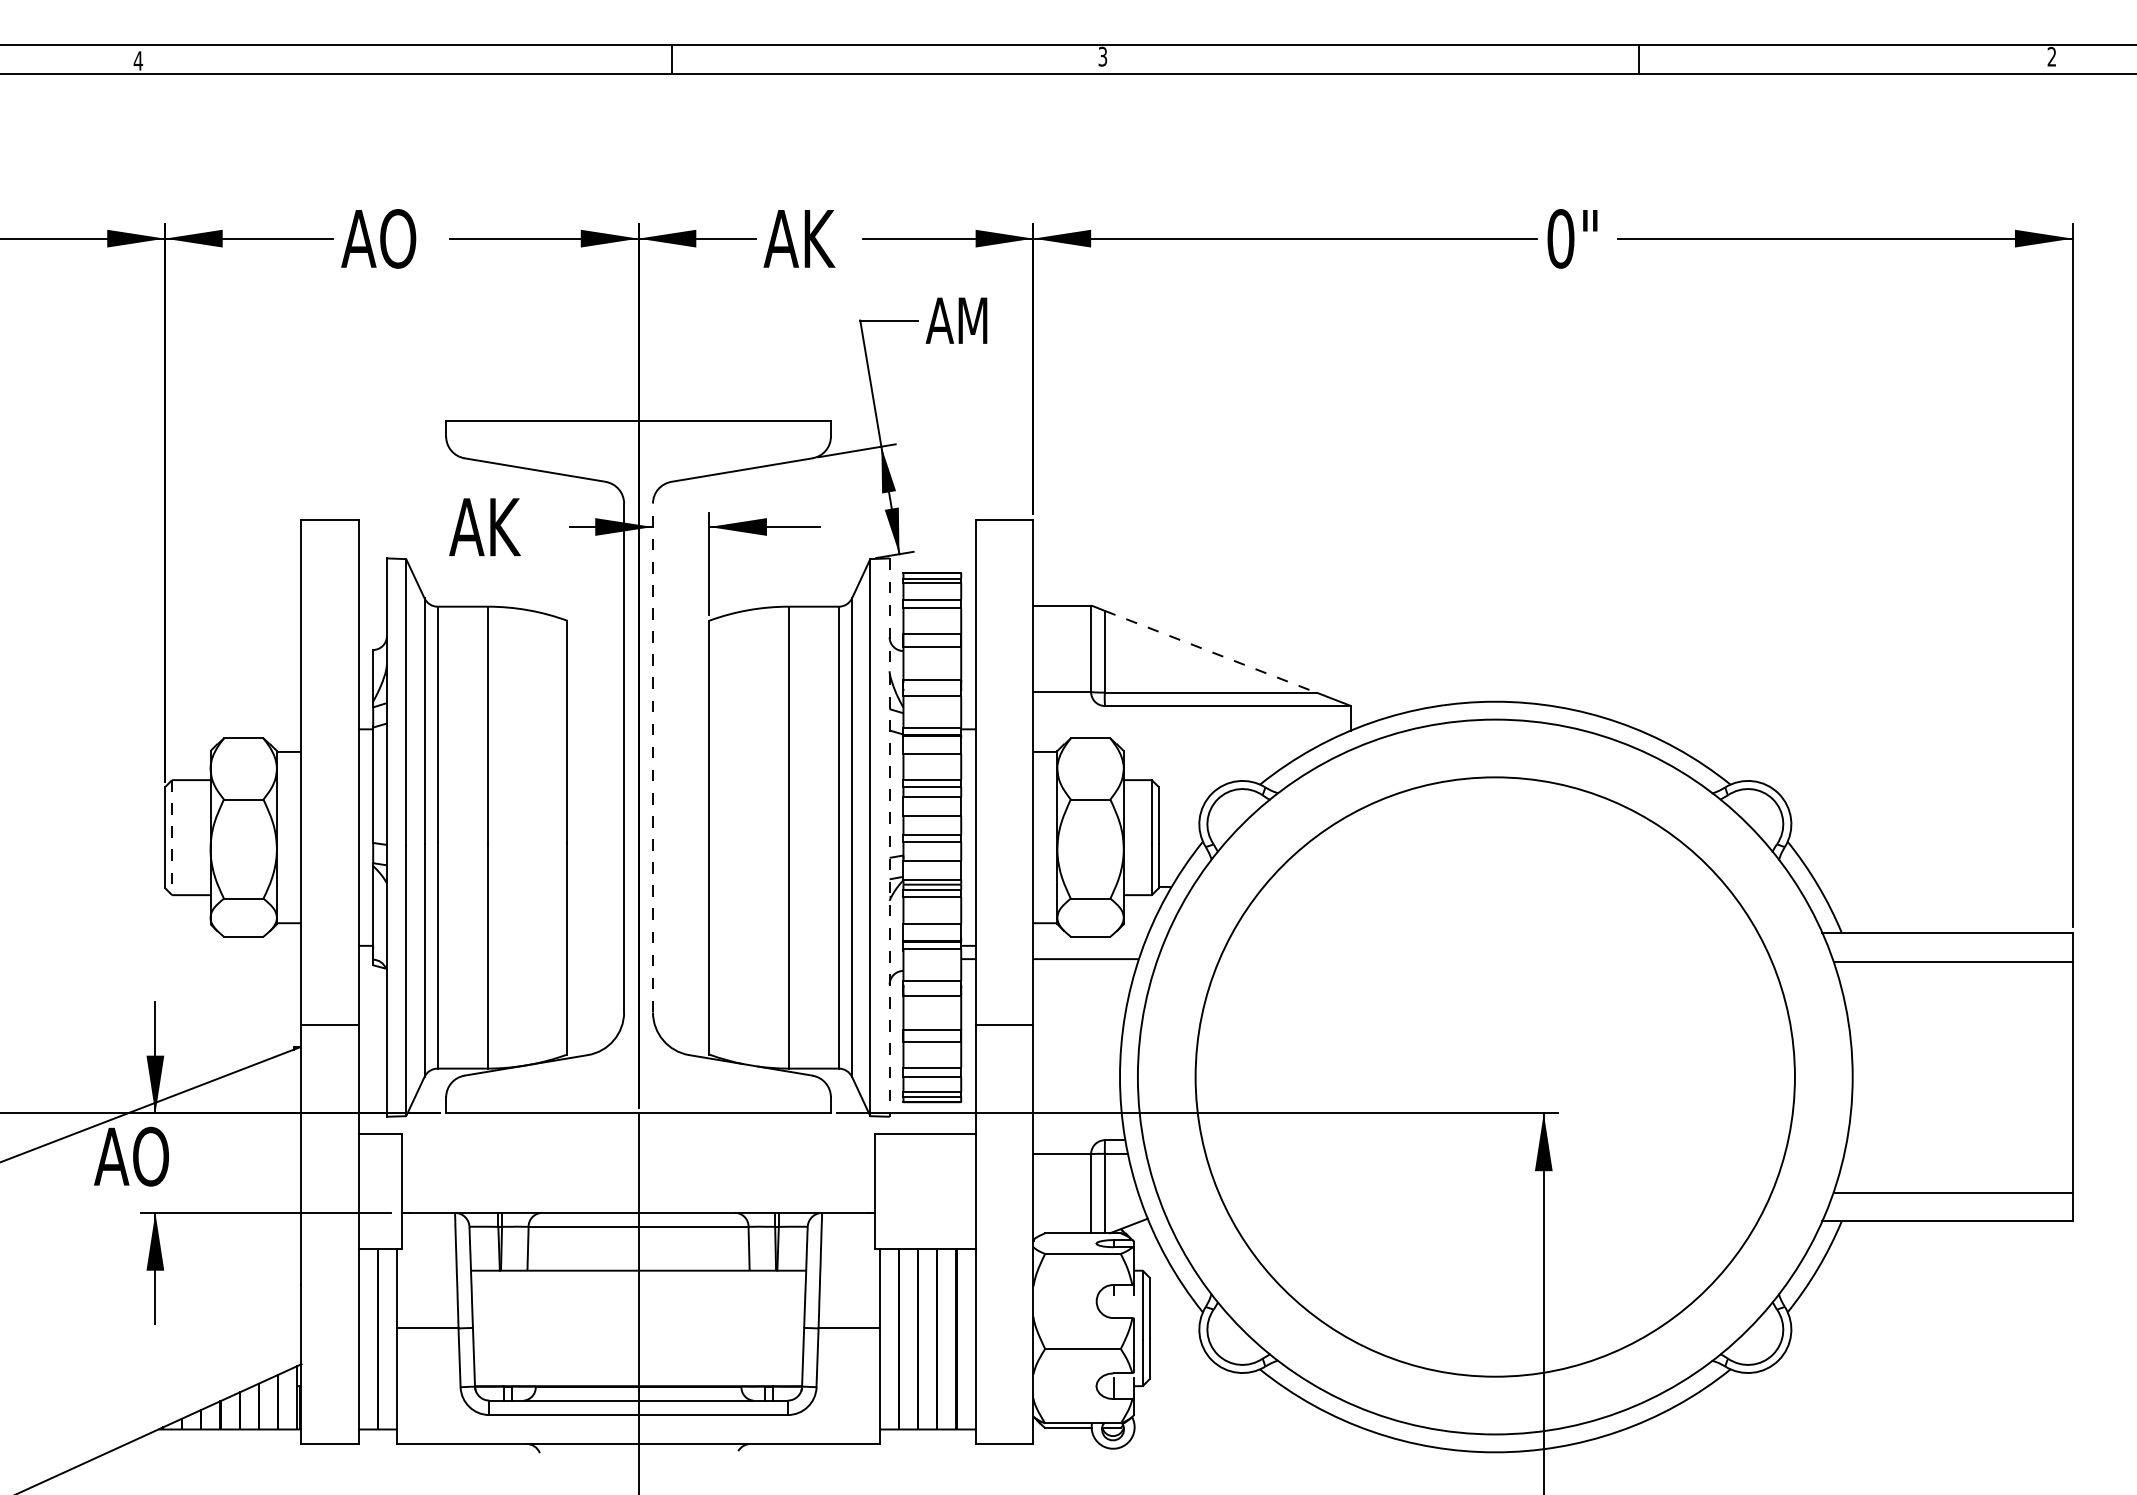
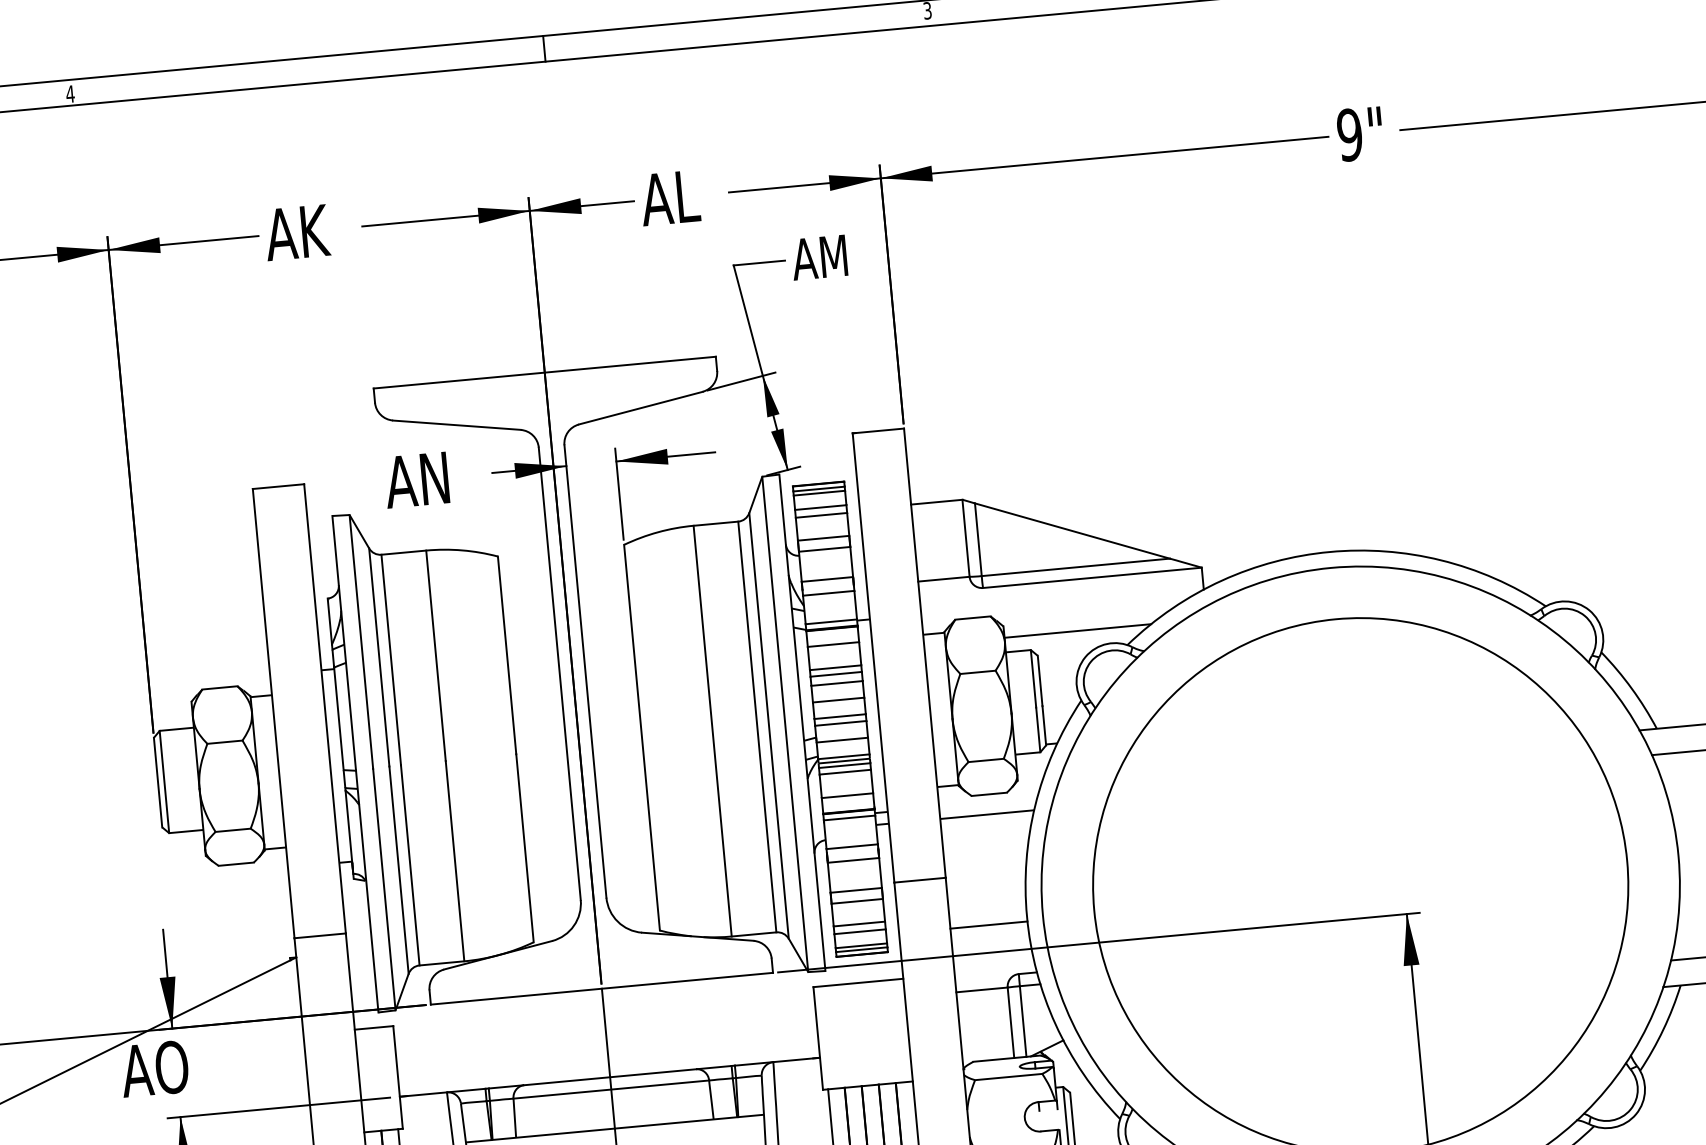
text: (398, 238) -> (316, 230), AO -> AK
text: (822, 238) -> (693, 195), AK -> AL
text: (1560, 238) -> (1349, 134), 0" -> 9"
text: (507, 527) -> (437, 478), AK -> AN
line: (1210, 651) -> (1072, 530), dashed -> solid
line: (652, 757) -> (584, 671), dashed -> solid
line: (1205, 763) -> (1077, 630), added
line: (172, 837) -> (164, 781), dashed -> solid
line: (889, 838) -> (802, 723), dashed -> solid
line: (1076, 1082) -> (988, 925), added

